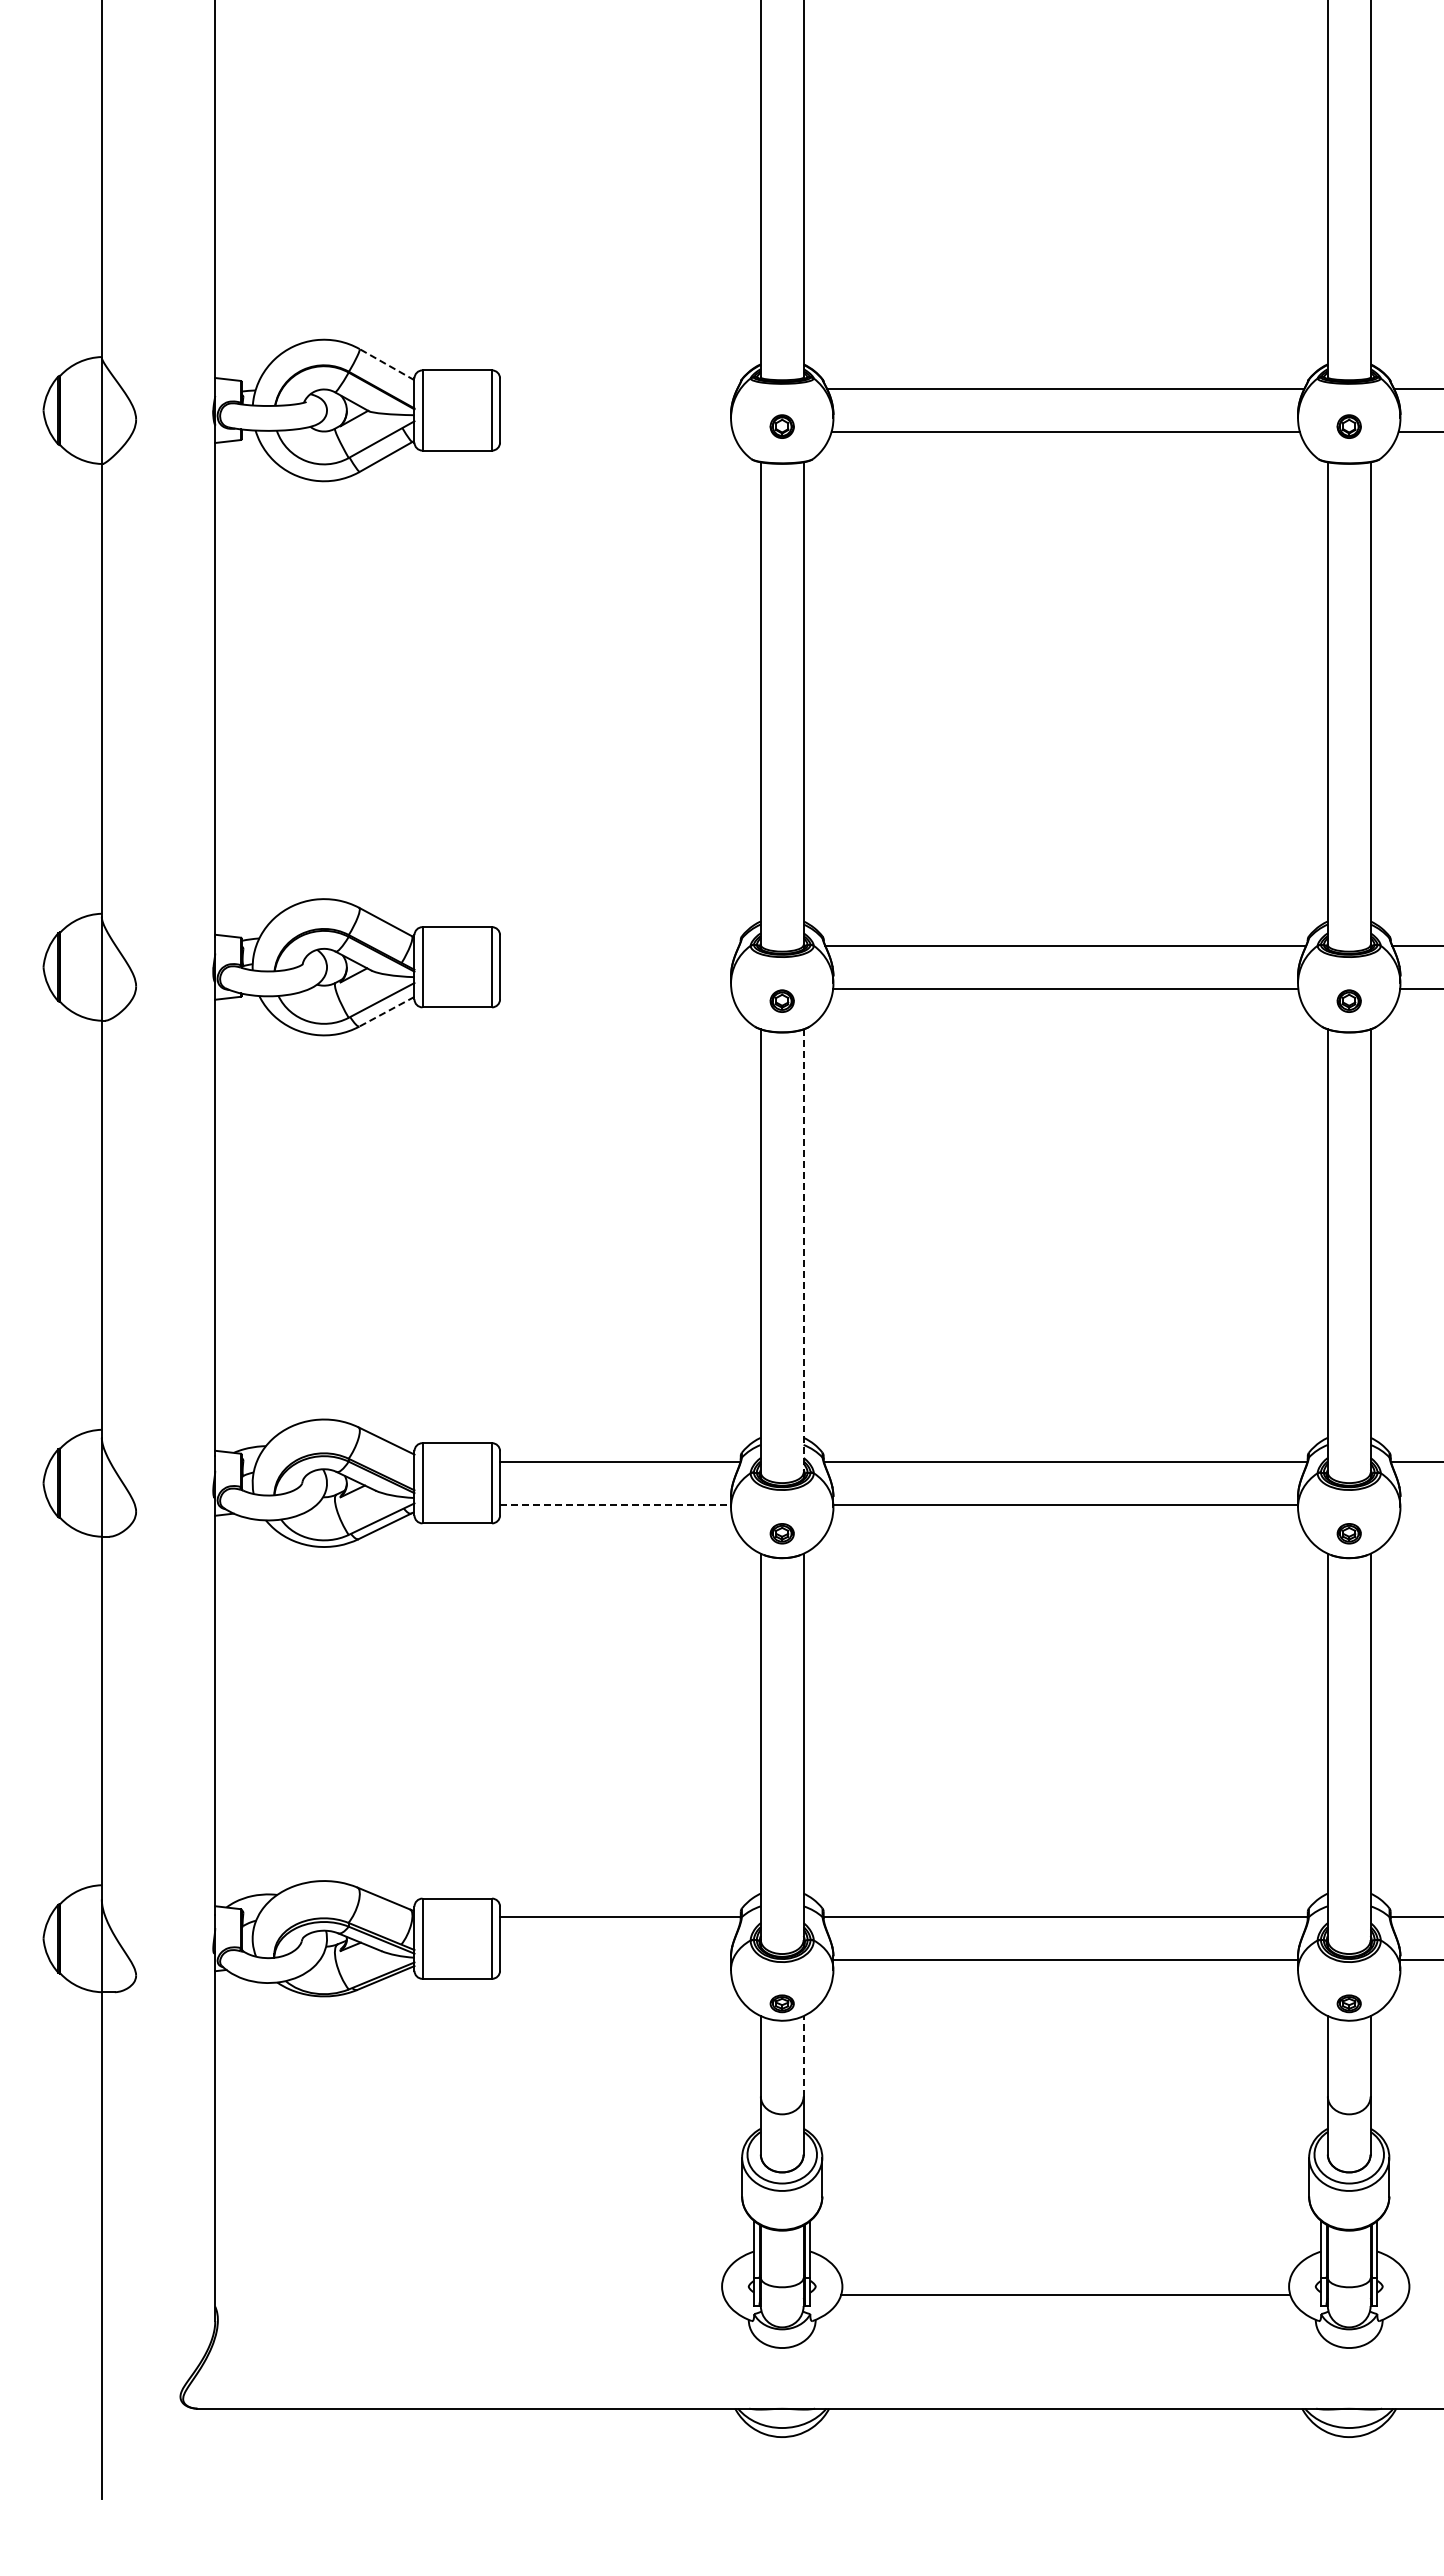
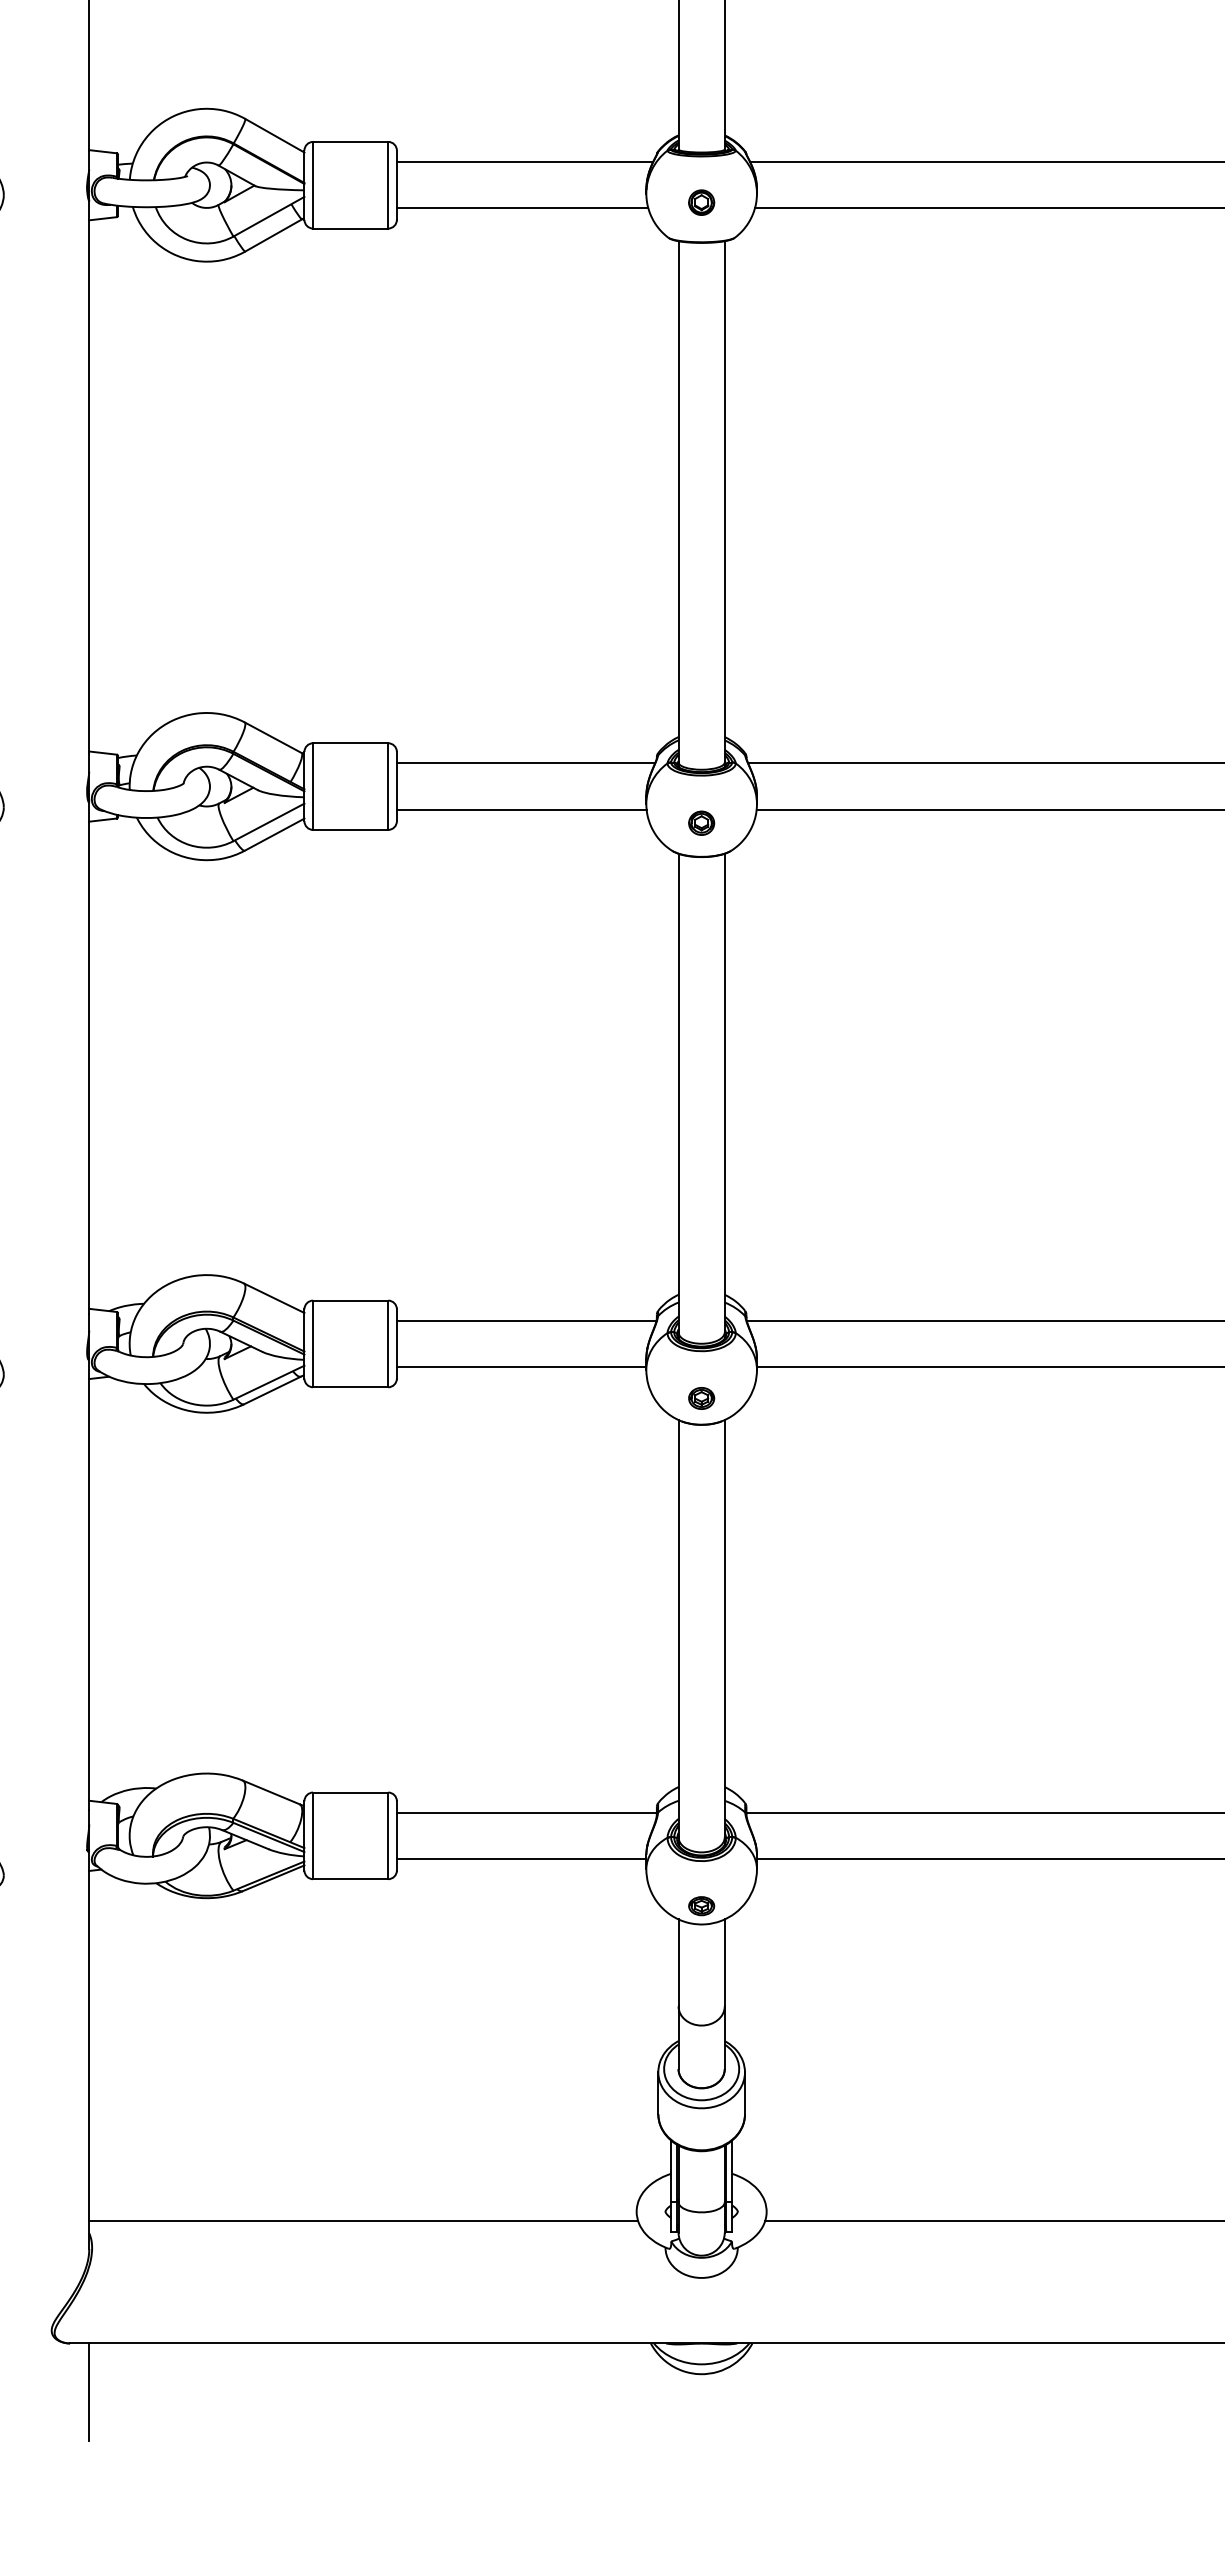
line: (386, 364) -> (274, 135), dashed -> solid
line: (618, 389) -> (524, 162), added
line: (616, 431) -> (522, 207), added
line: (619, 945) -> (525, 763), added
line: (615, 988) -> (521, 809), added
line: (386, 1012) -> (274, 835), dashed -> solid
line: (803, 1251) -> (724, 1093), dashed -> solid
line: (616, 1504) -> (522, 1366), dashed -> solid
line: (615, 1960) -> (521, 1859), added
line: (803, 2055) -> (724, 1962), dashed -> solid
line: (469, 2295) -> (363, 2221), added
line: (215, 2453) -> (89, 2391), added

